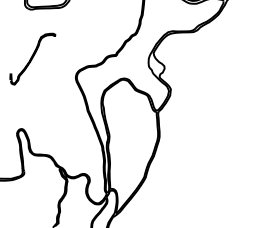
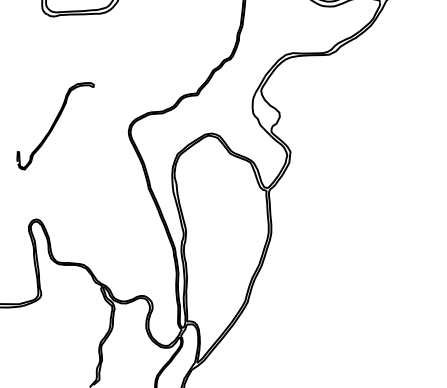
part: (32, 58) -> (55, 125), moved

